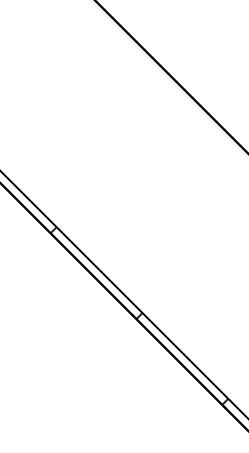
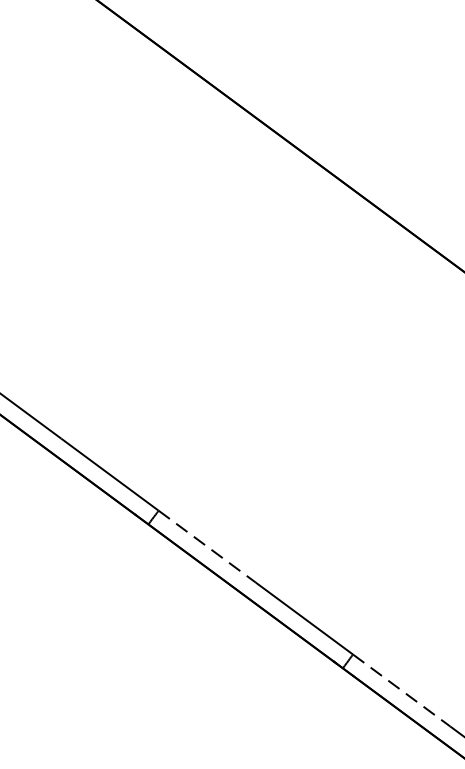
line: (78, 249) -> (208, 548), solid -> dashed
line: (164, 334) -> (402, 690), solid -> dashed

